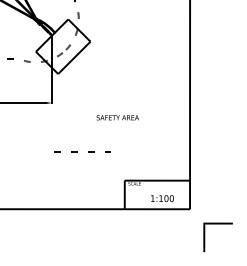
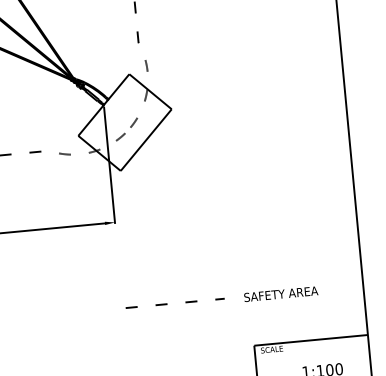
text: (117, 117) -> (280, 293), moved

